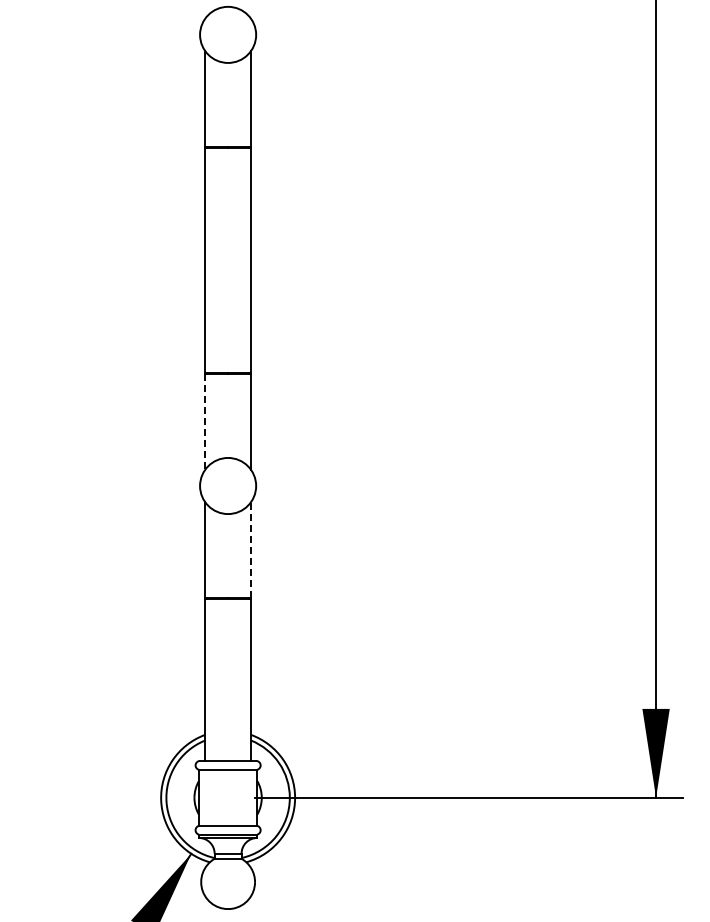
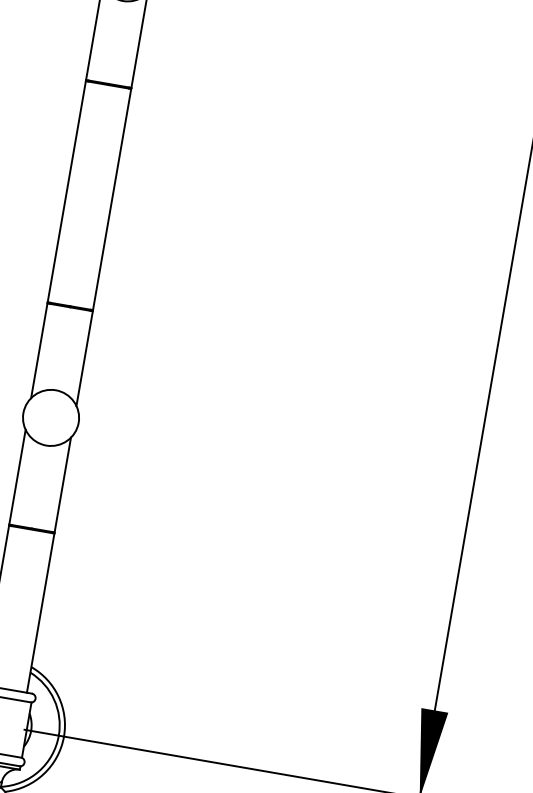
line: (205, 422) -> (39, 351), dashed -> solid
line: (251, 549) -> (63, 484), dashed -> solid

